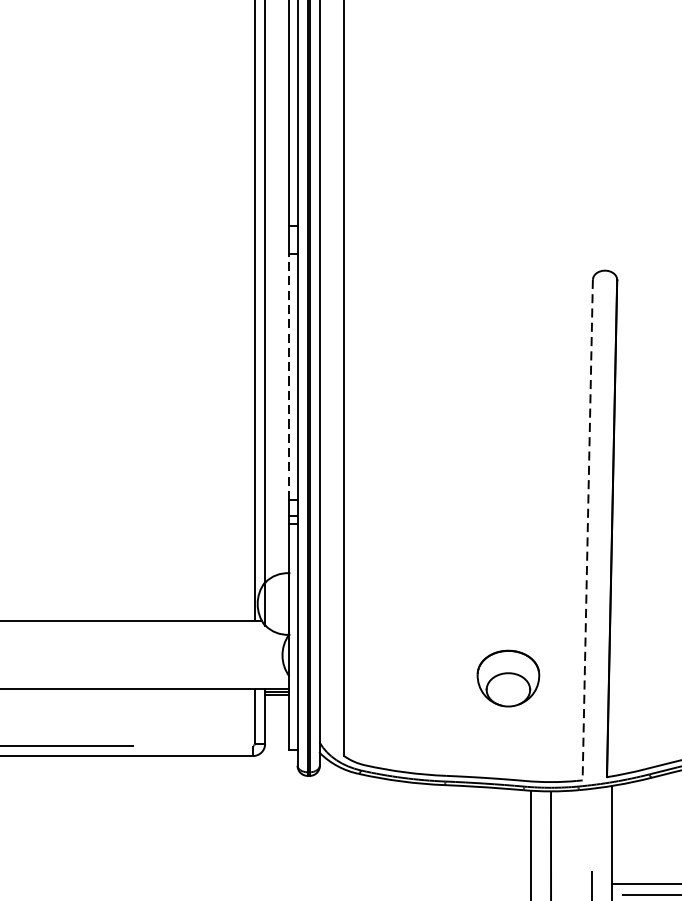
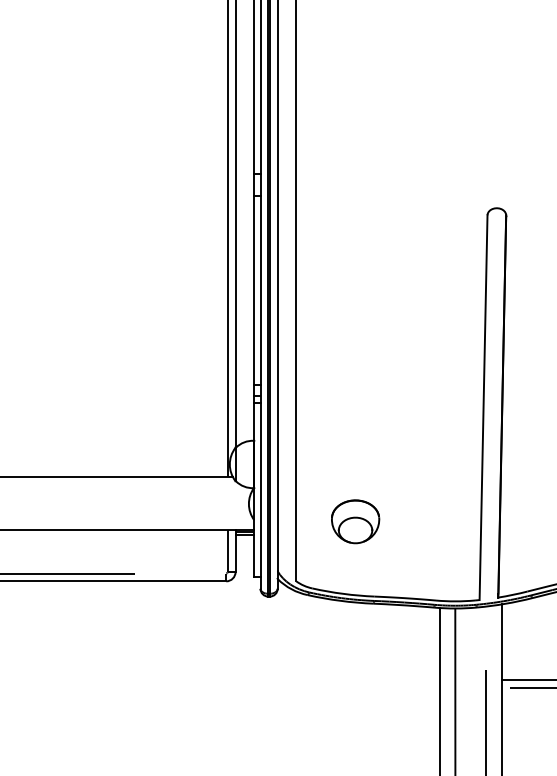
line: (289, 377) -> (254, 290), dashed -> solid
line: (587, 531) -> (483, 408), dashed -> solid
part: (508, 678) -> (355, 521), moved

